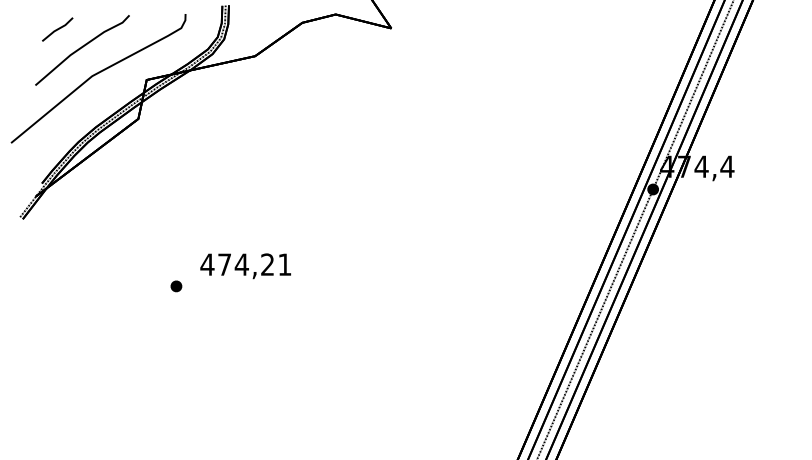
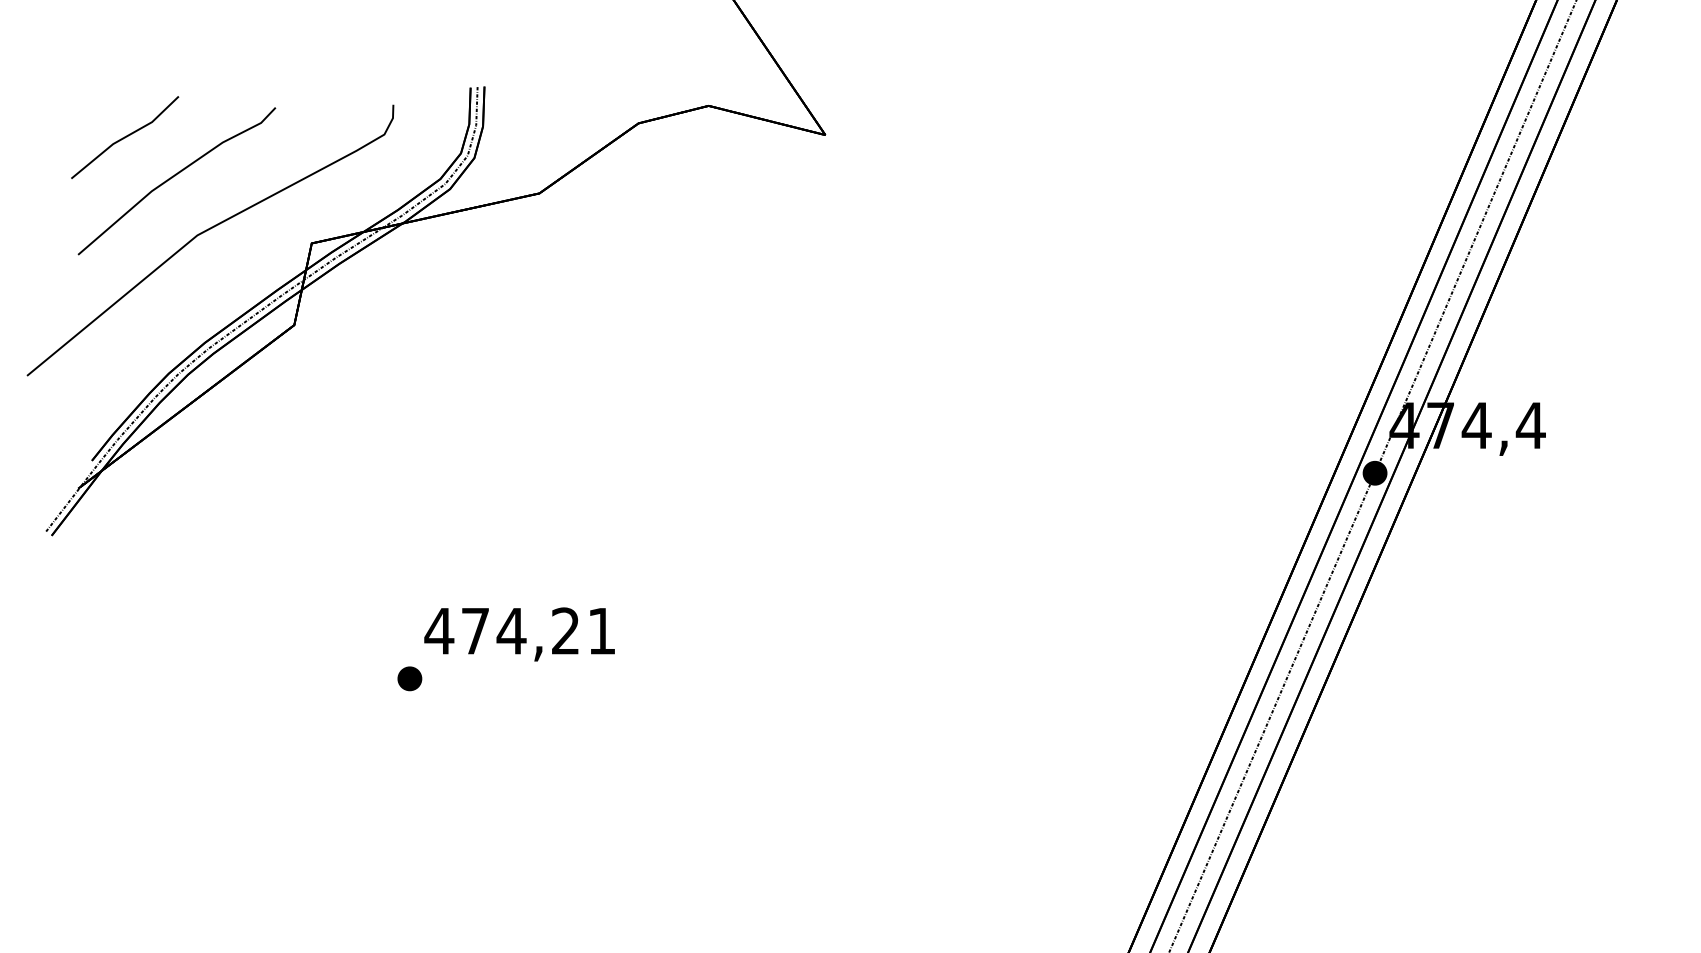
part: (57, 29) -> (124, 137), size x1.67
part: (176, 286) -> (410, 679), moved

